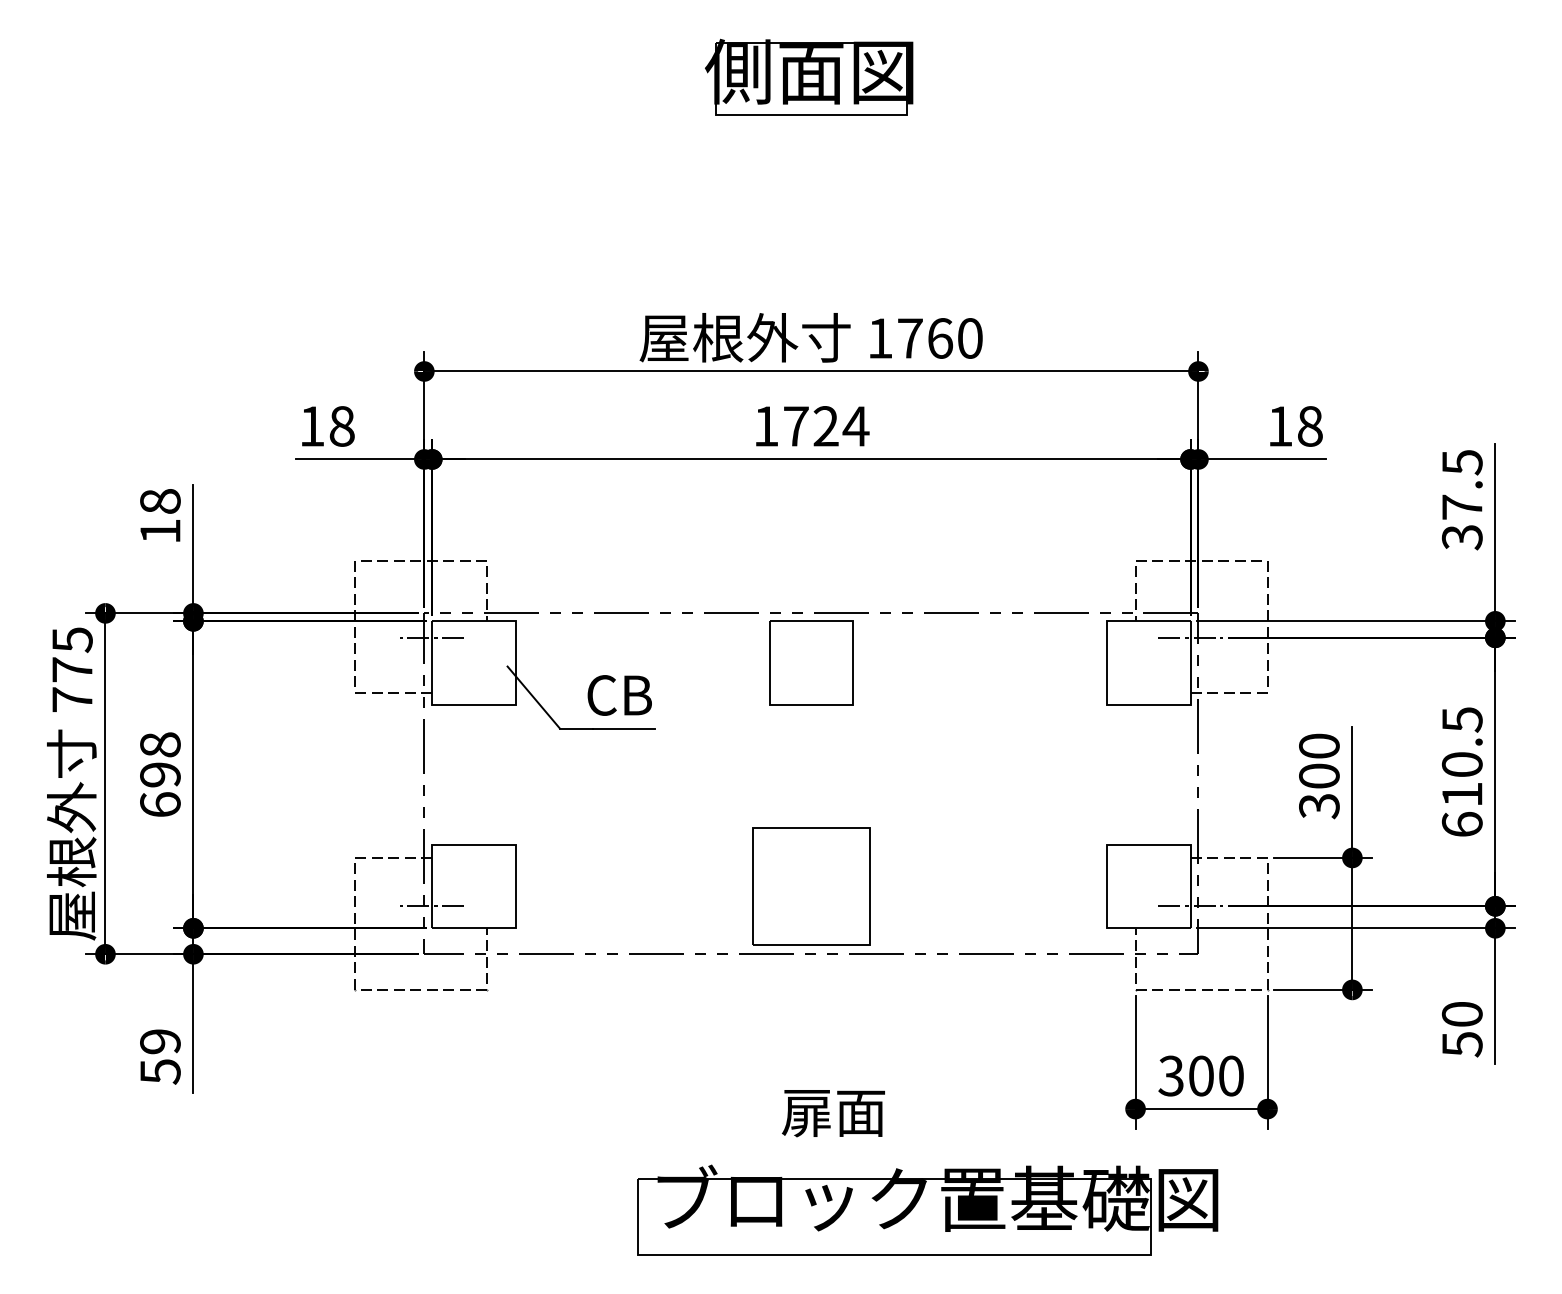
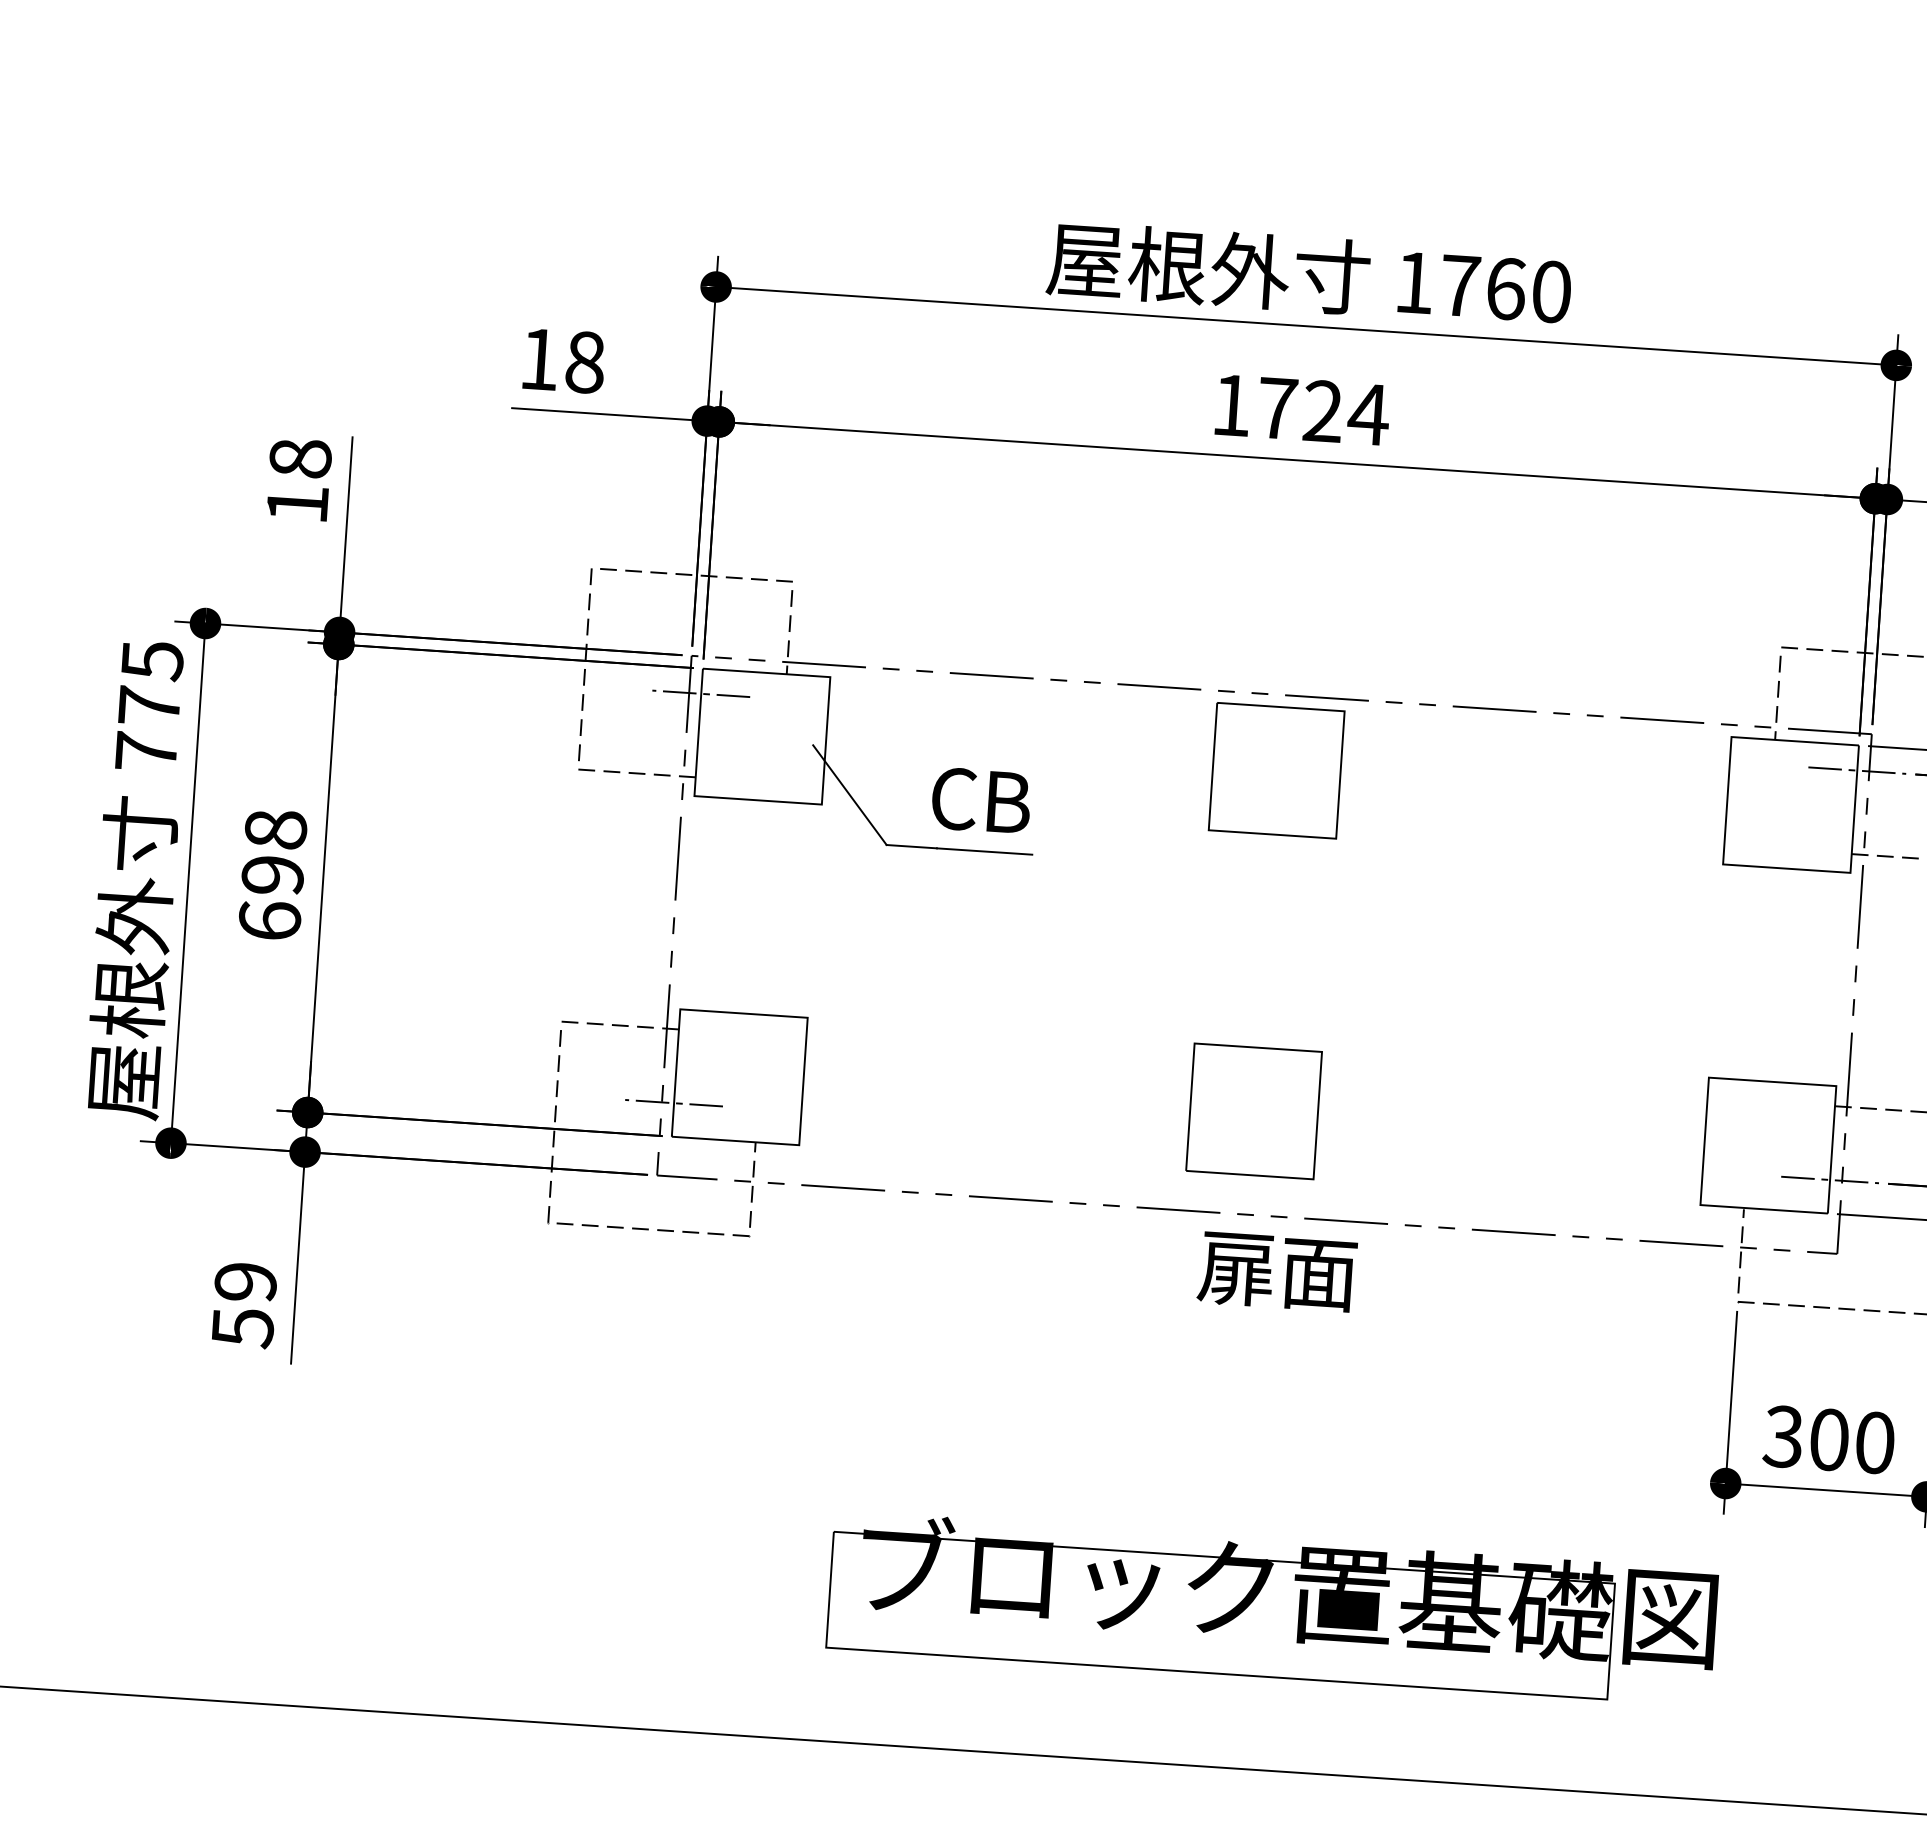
part: (811, 886) -> (1254, 1111), size x0.71
text: (833, 1113) -> (1277, 1272), moved
part: (927, 1209) -> (1271, 1607), moved

